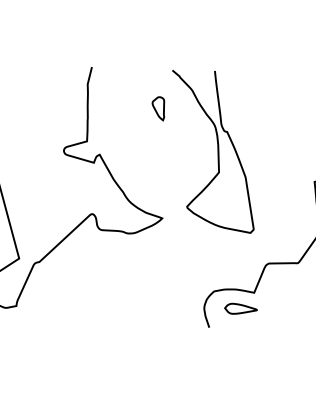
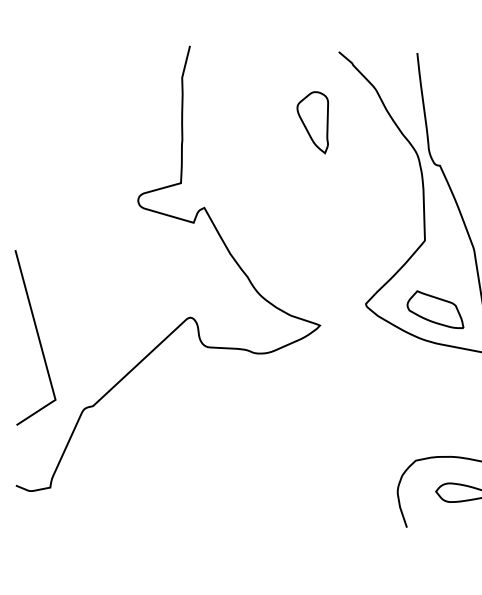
part: (158, 108) -> (313, 122), size x1.43
part: (224, 209) -> (435, 309), added

